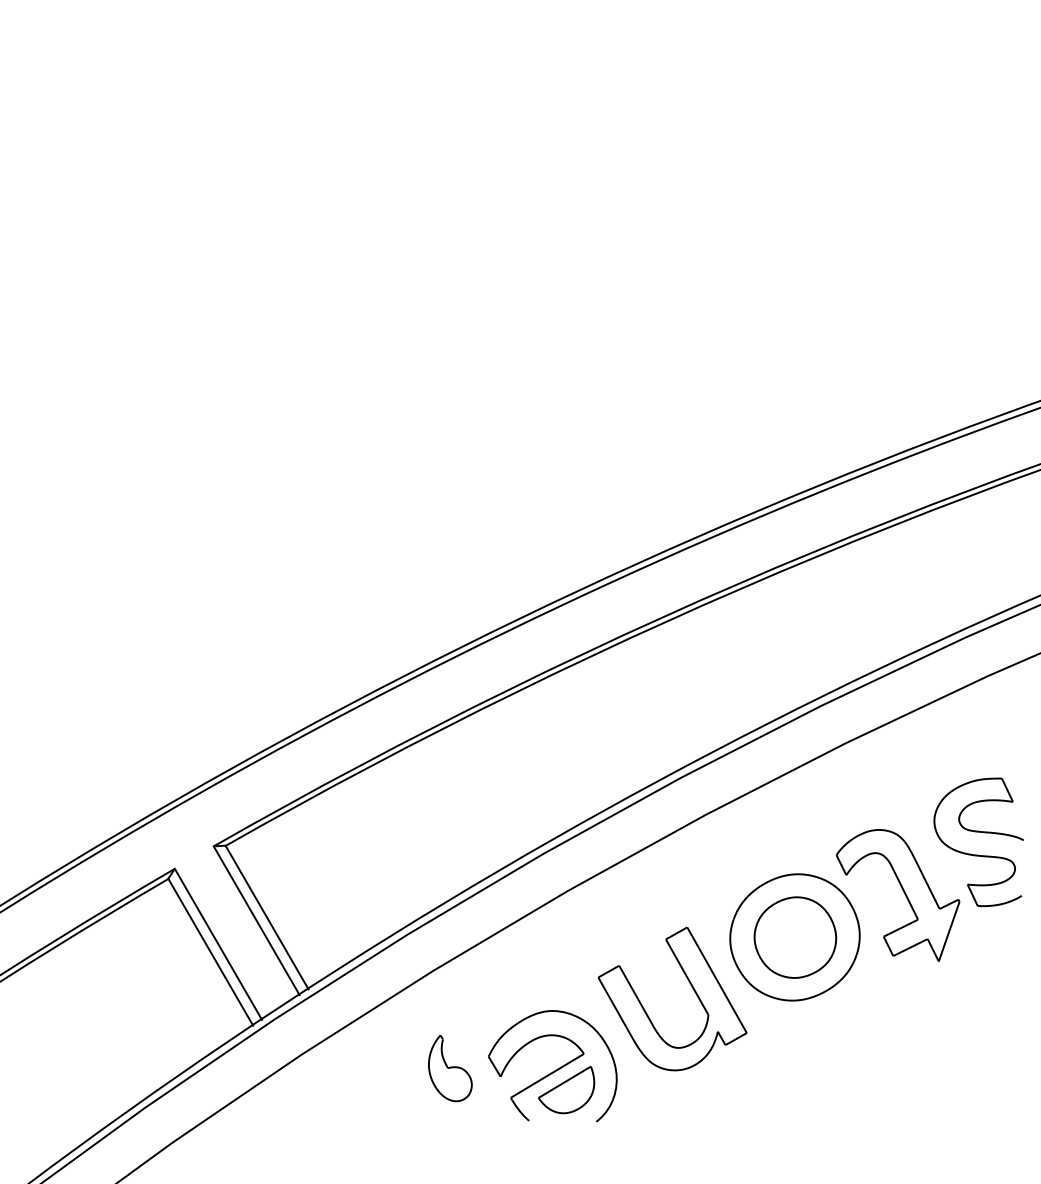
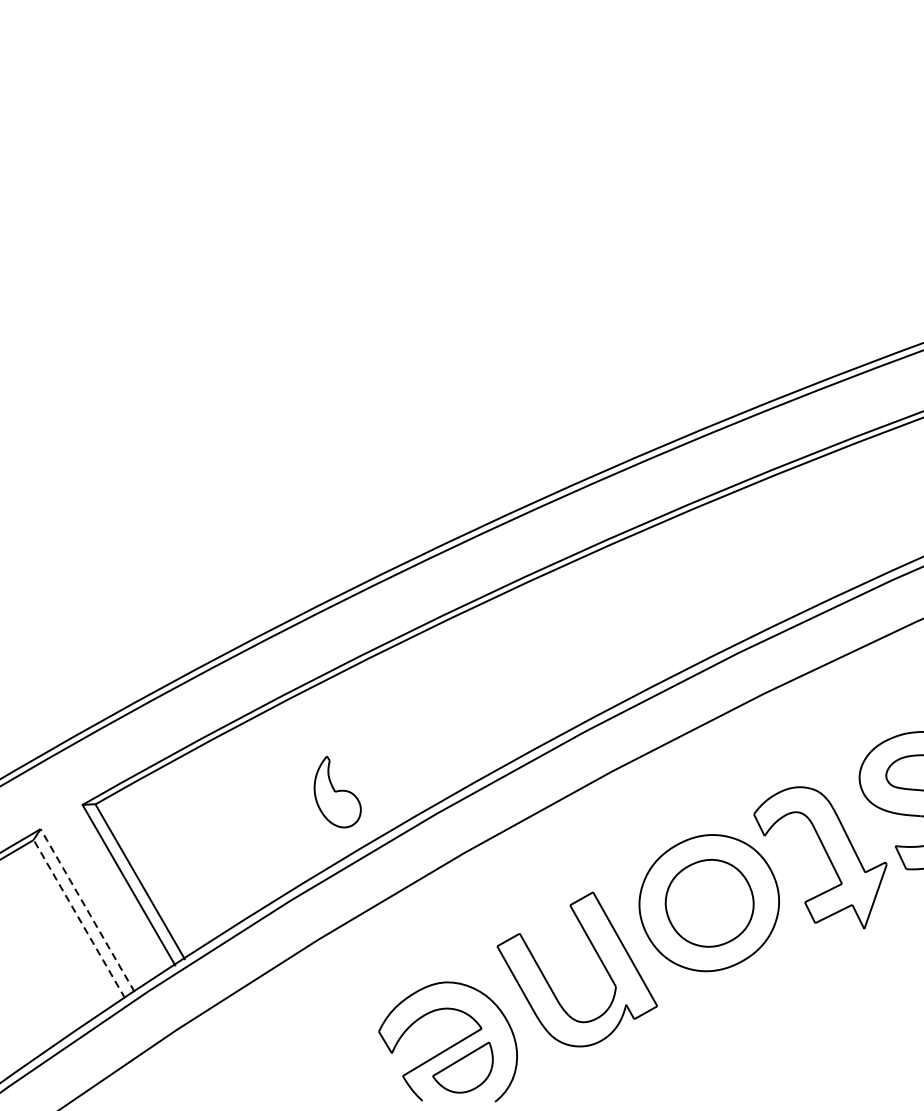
line: (218, 943) -> (87, 909), solid -> dashed
line: (210, 952) -> (79, 919), solid -> dashed
part: (450, 1068) -> (337, 792), moved

